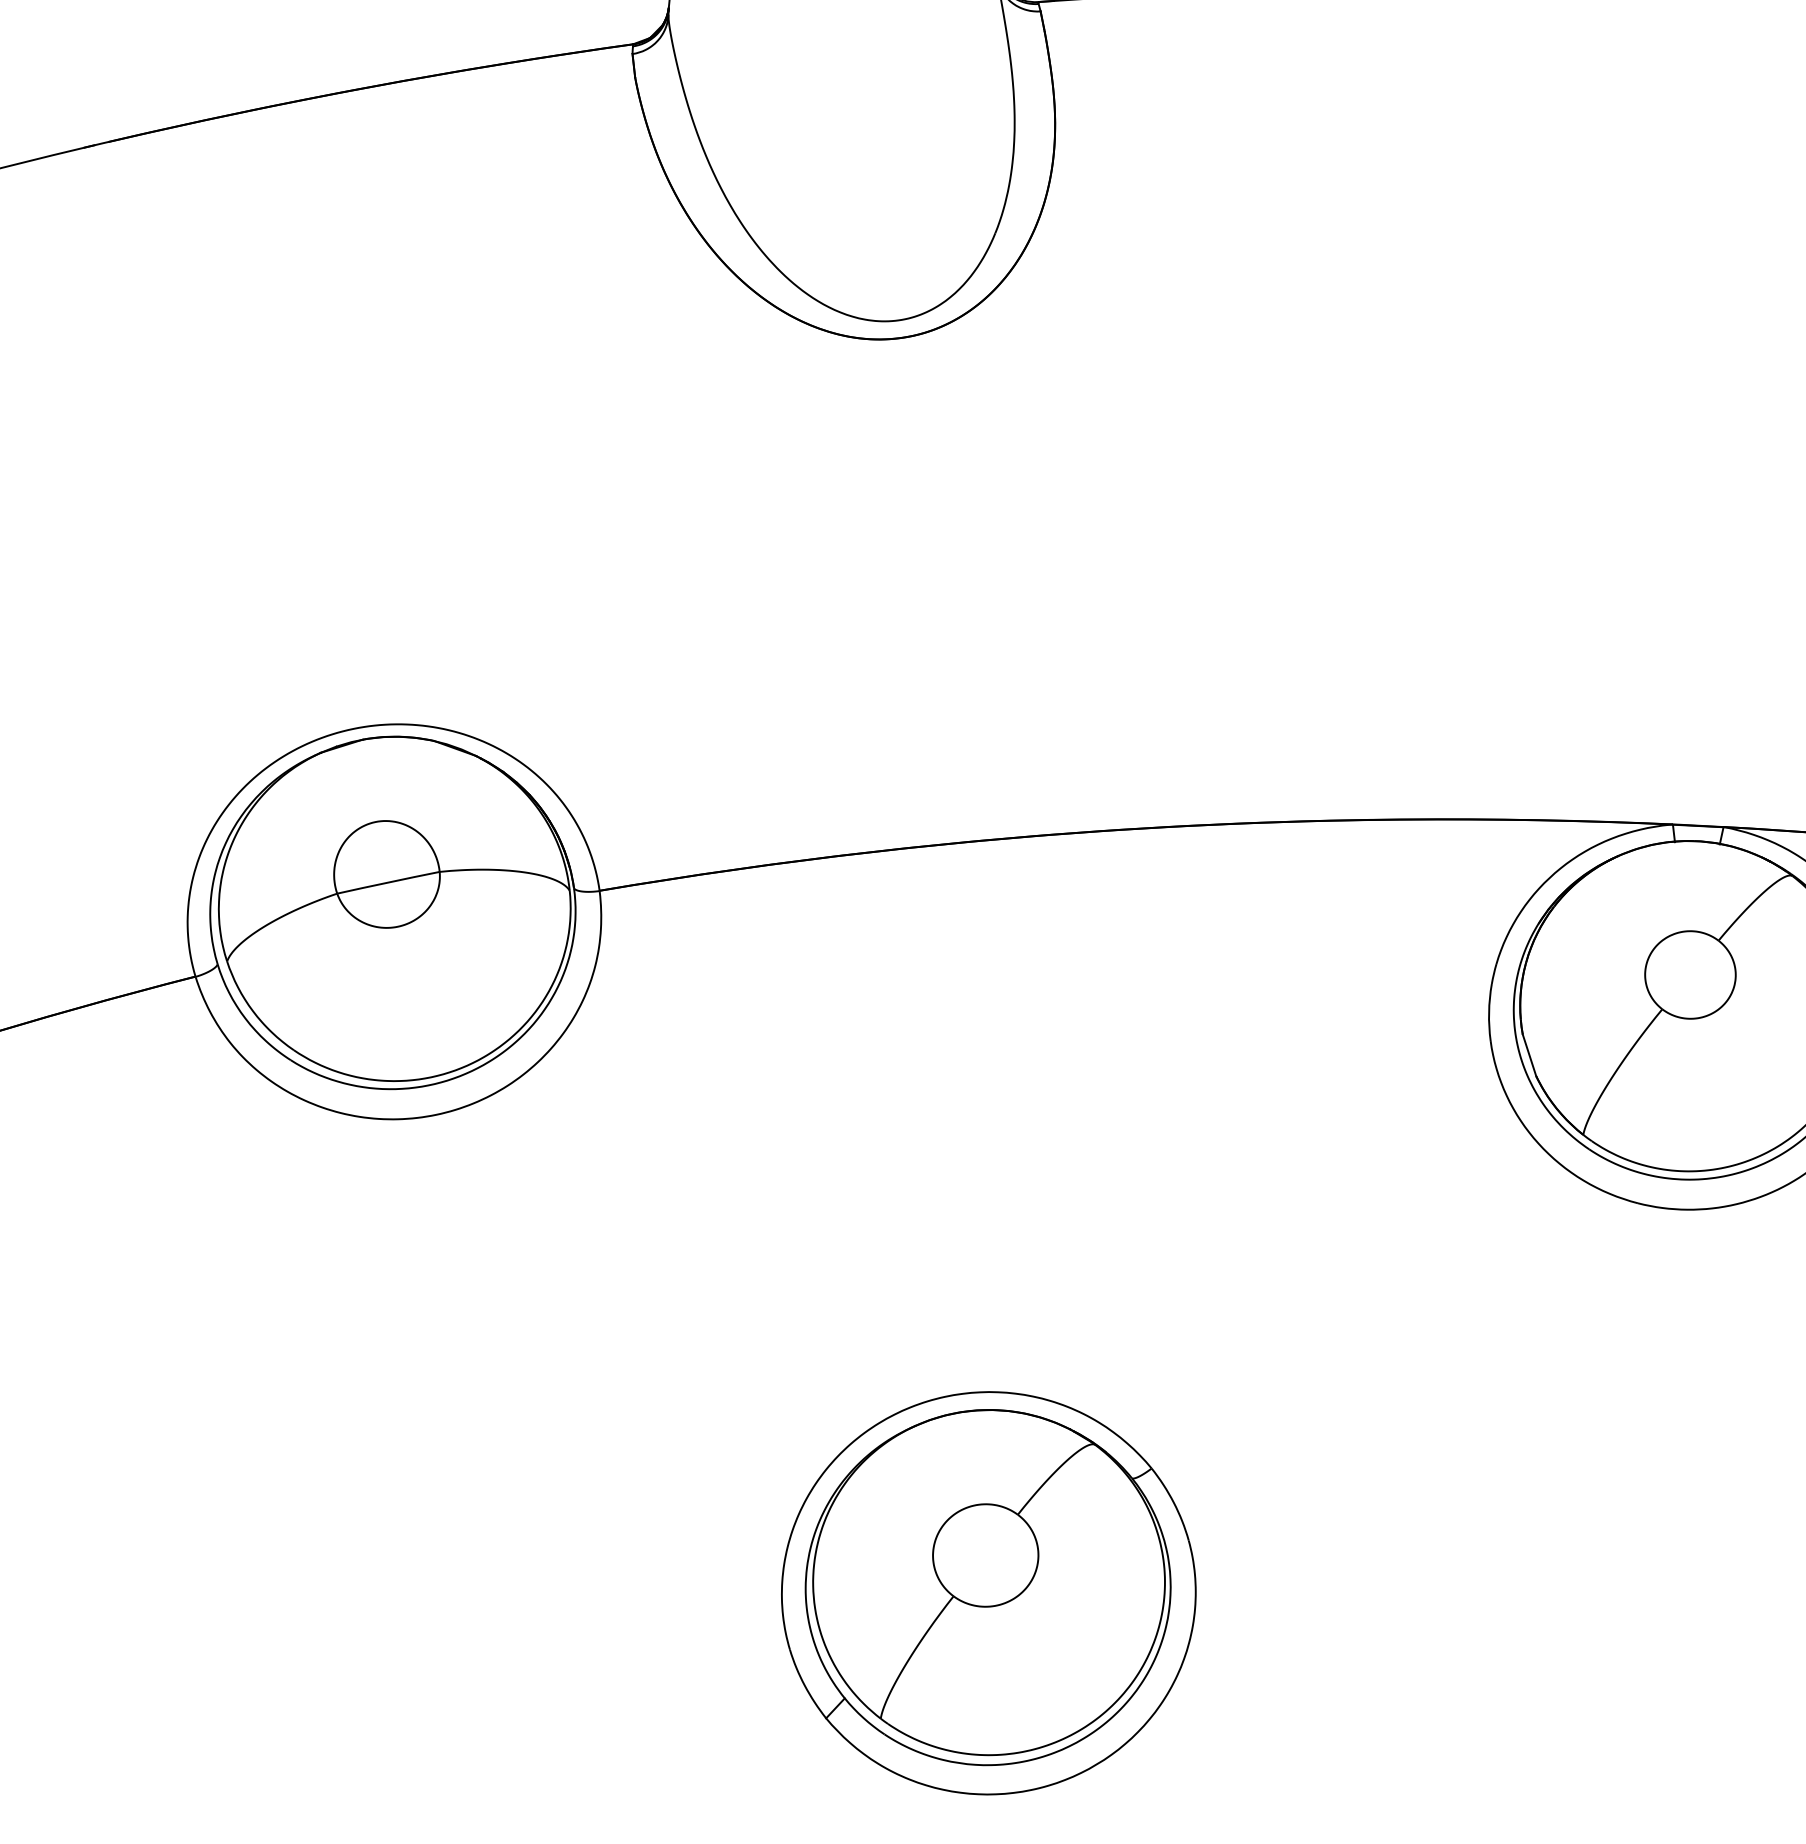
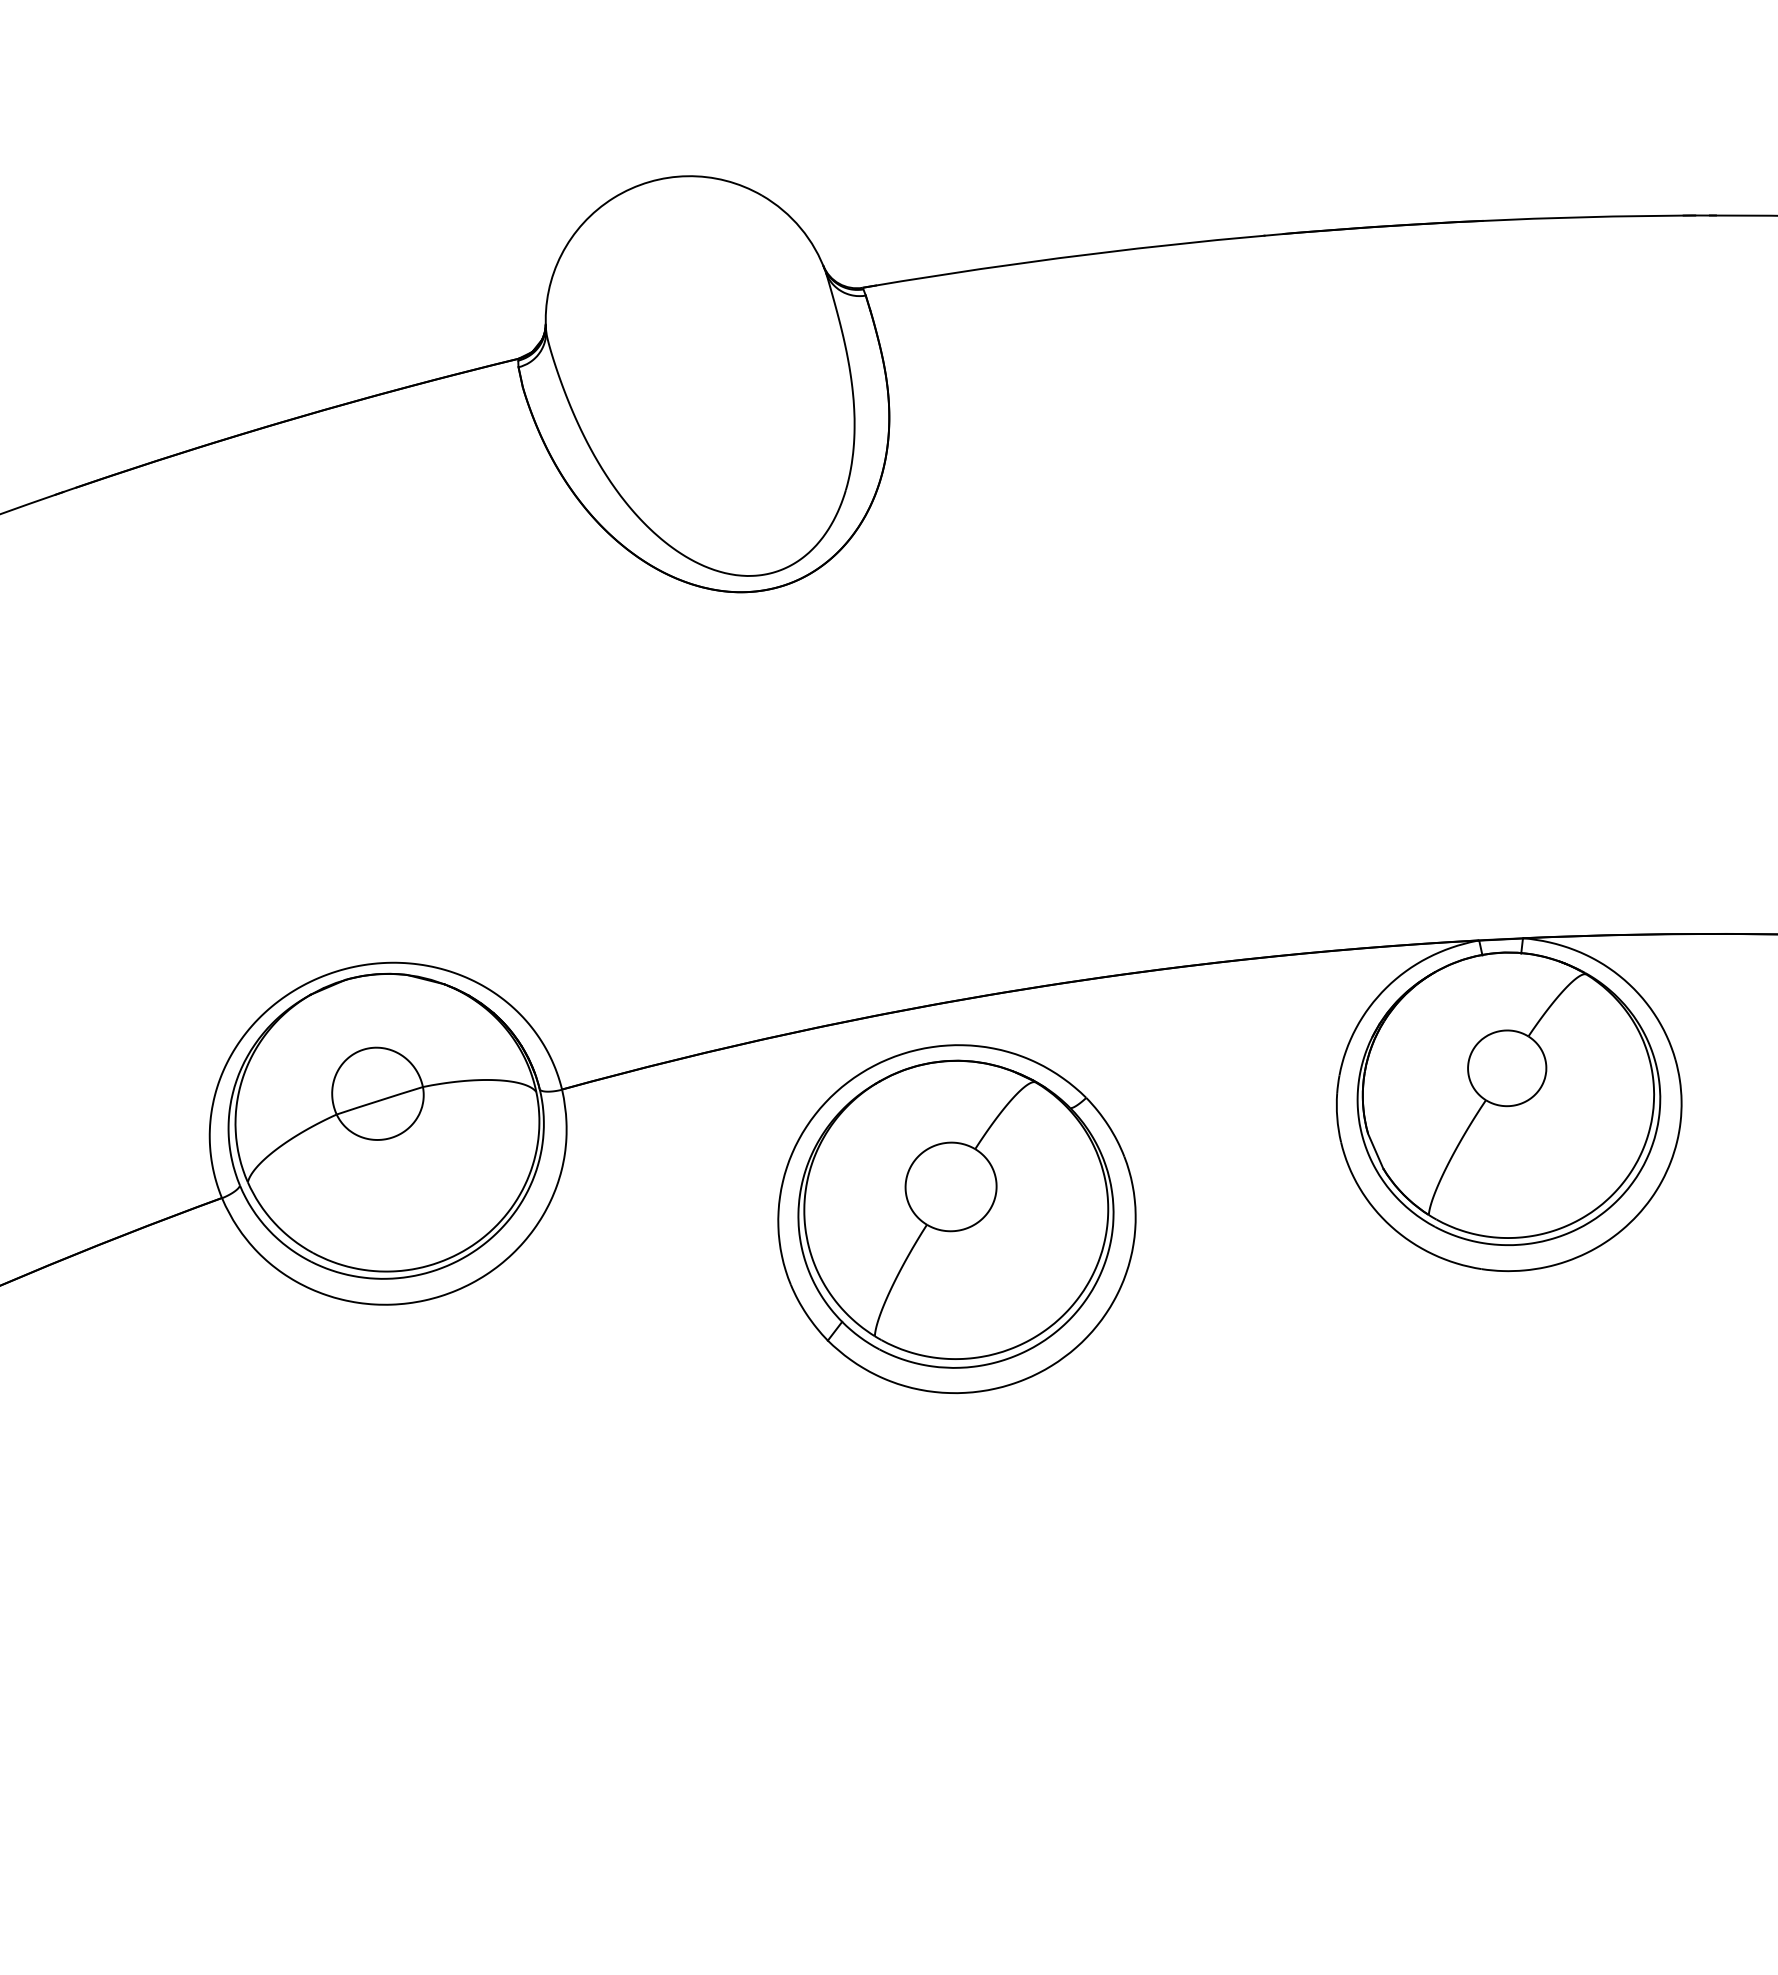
part: (988, 1593) -> (956, 1219), moved

